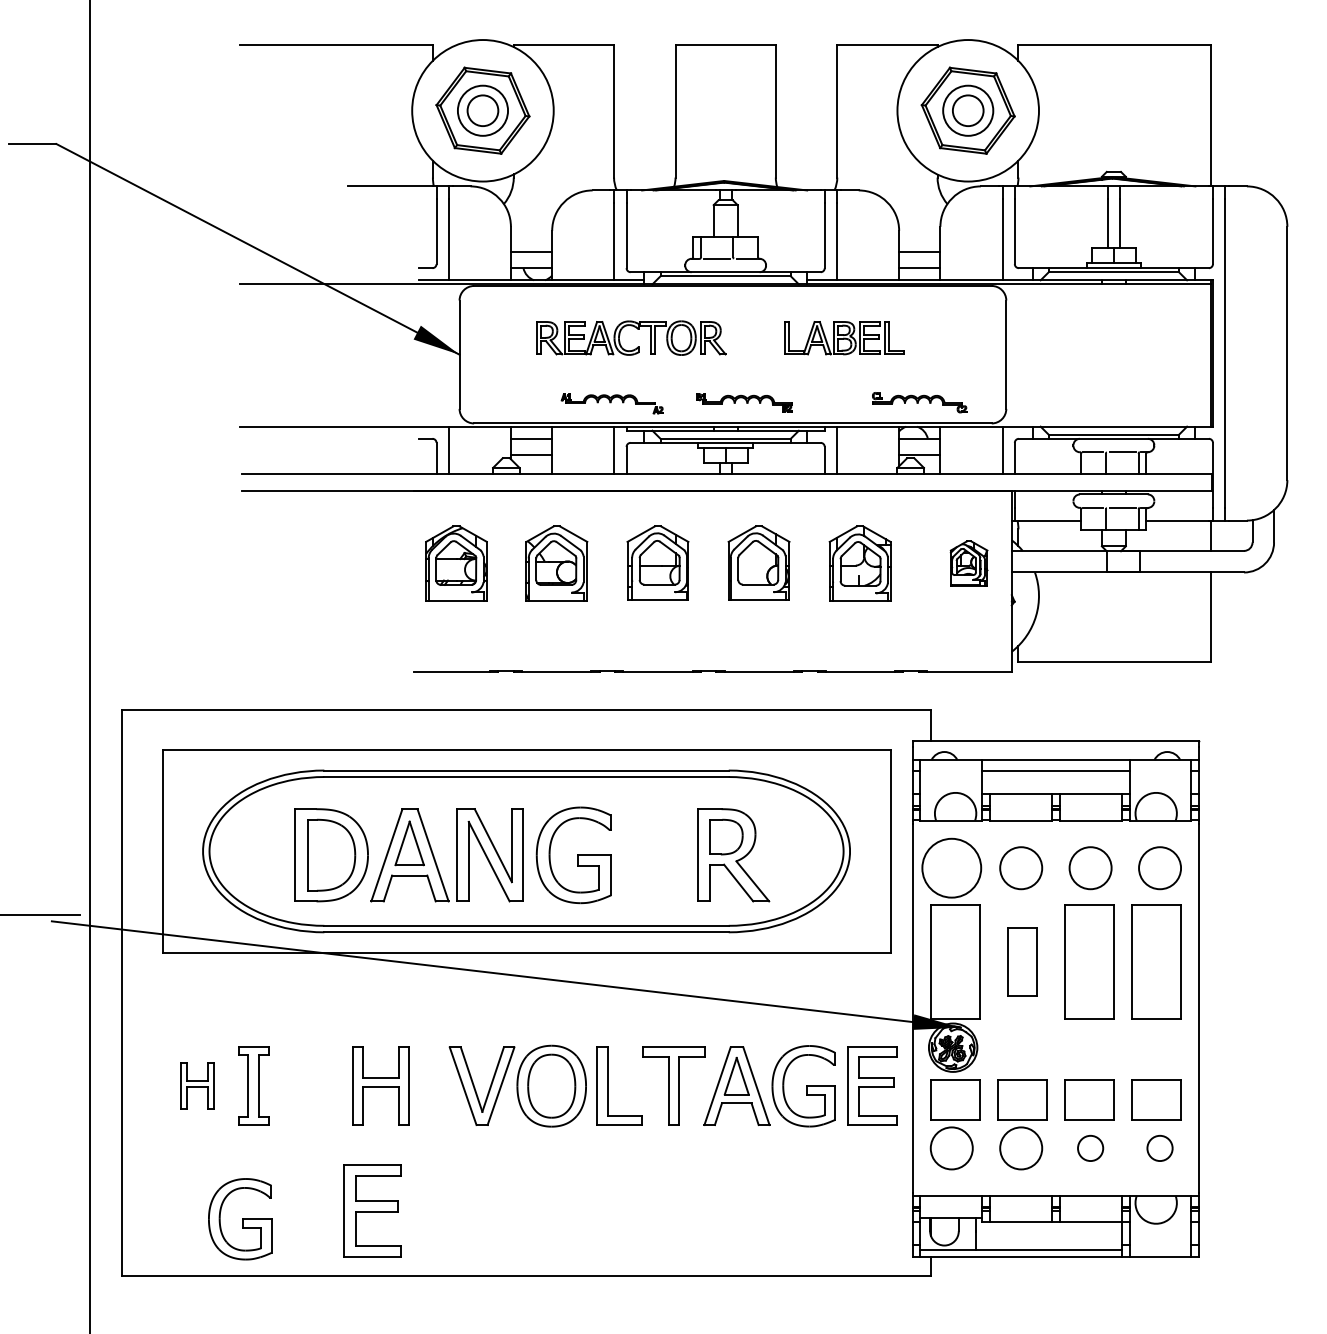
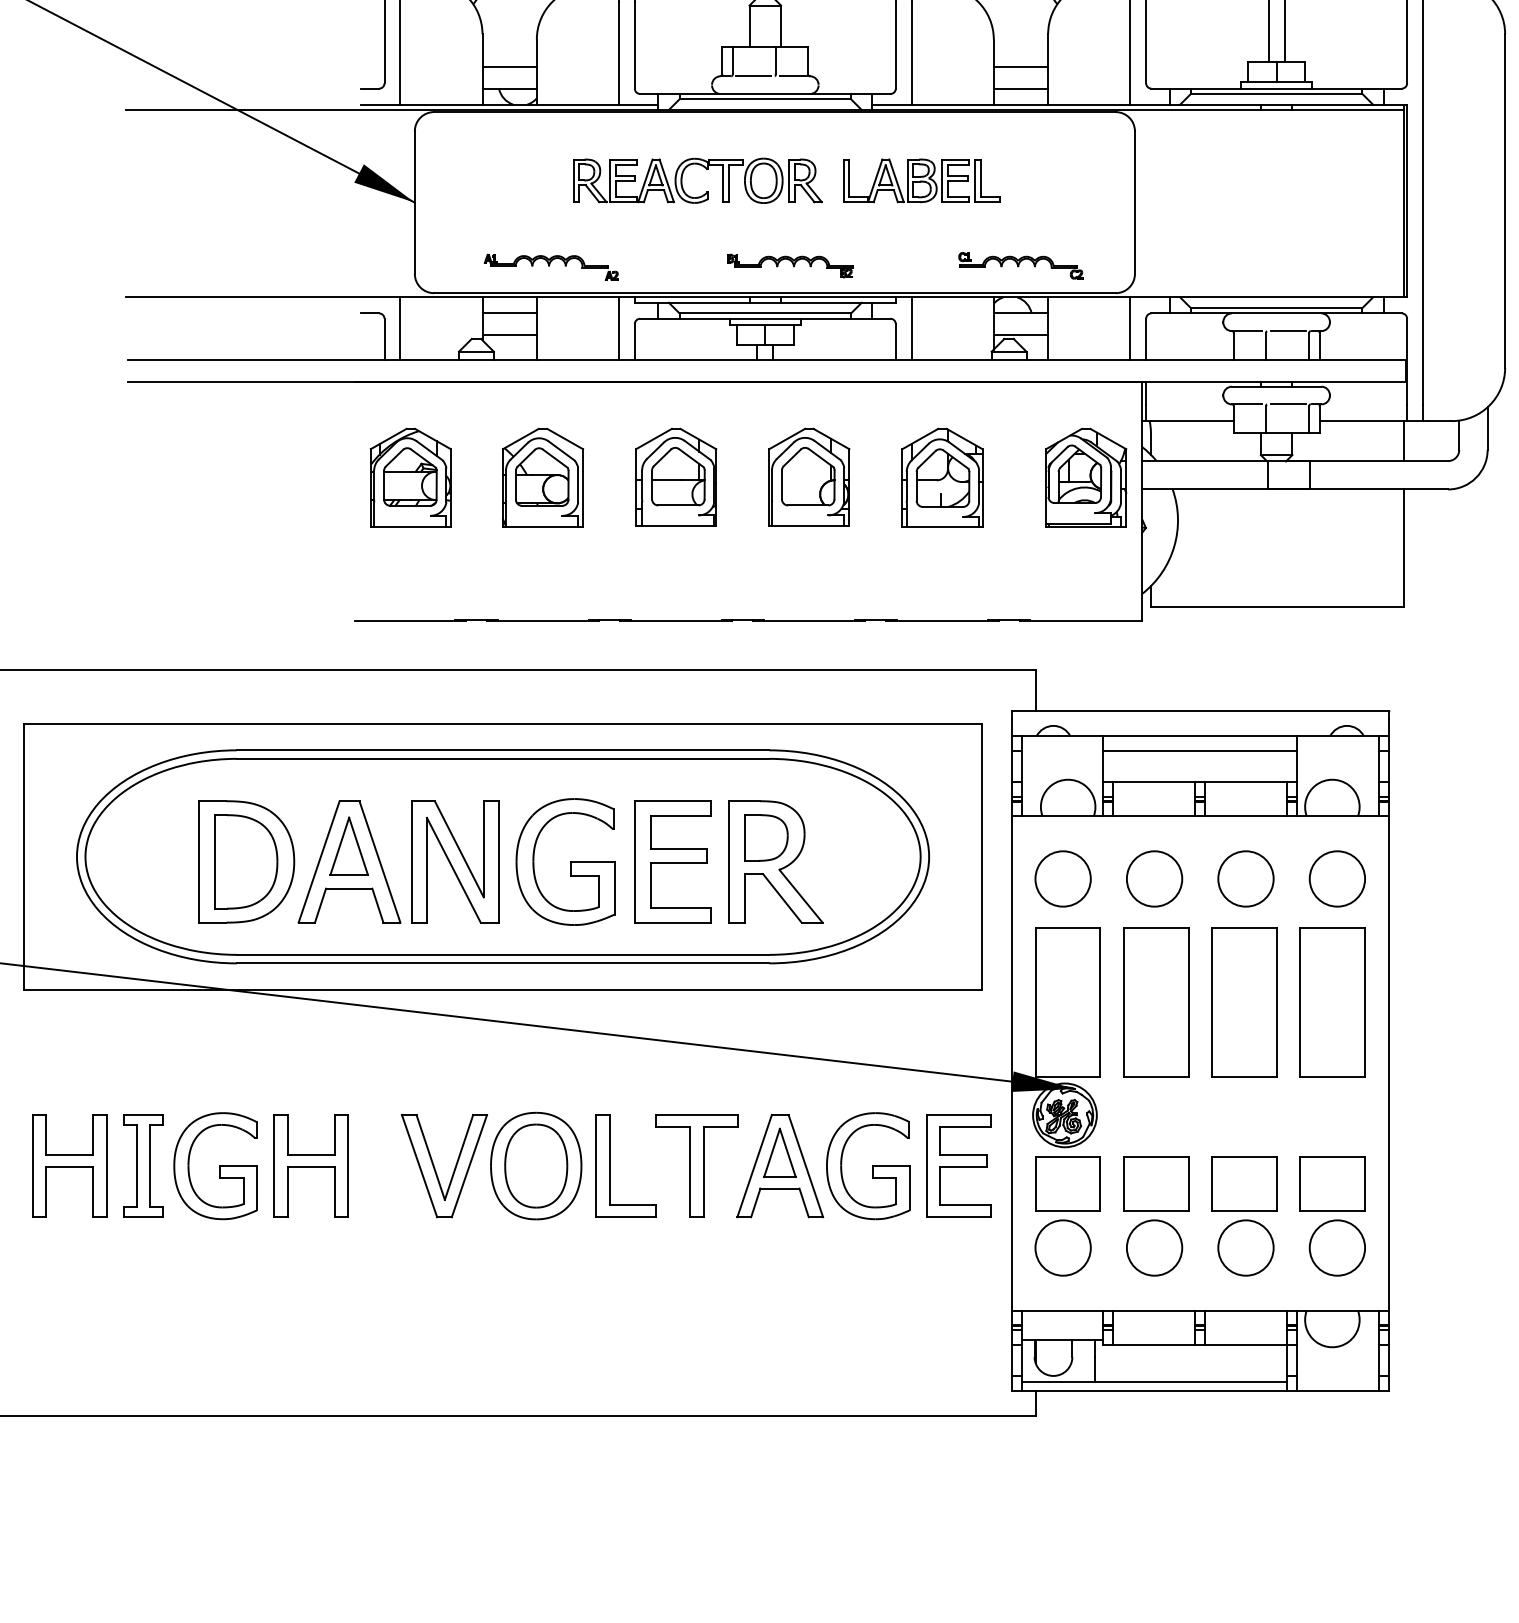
part: (637, 329) -> (705, 169), moved
part: (611, 403) -> (550, 266), moved
part: (968, 563) -> (1085, 477), size x1.67
circle: (951, 868) -> (1062, 879), size x0.71
part: (1022, 961) -> (1156, 1001), size x1.67
part: (197, 1085) -> (69, 1165), size x1.67
circle: (1090, 1148) -> (1245, 1248), size x1.67
circle: (1160, 1148) -> (1338, 1248), size x1.67
part: (372, 1210) -> (672, 860), moved
part: (240, 1219) -> (215, 1166), moved

